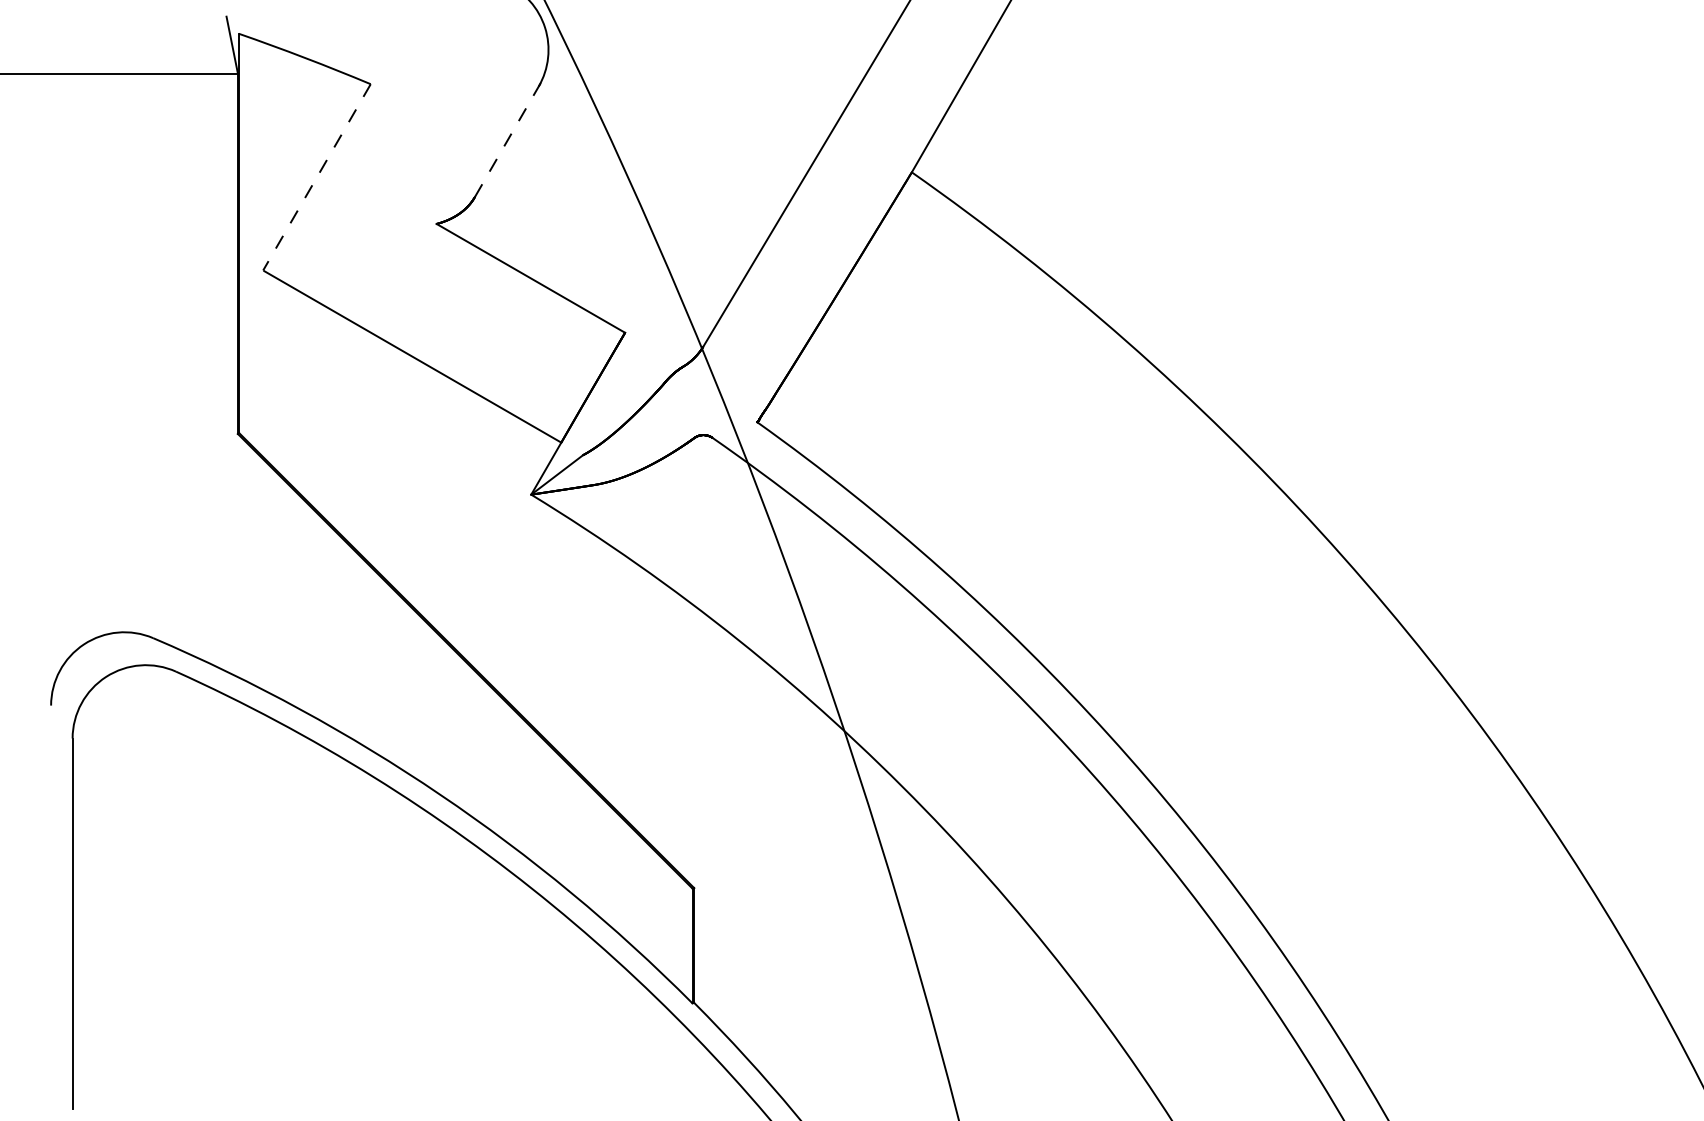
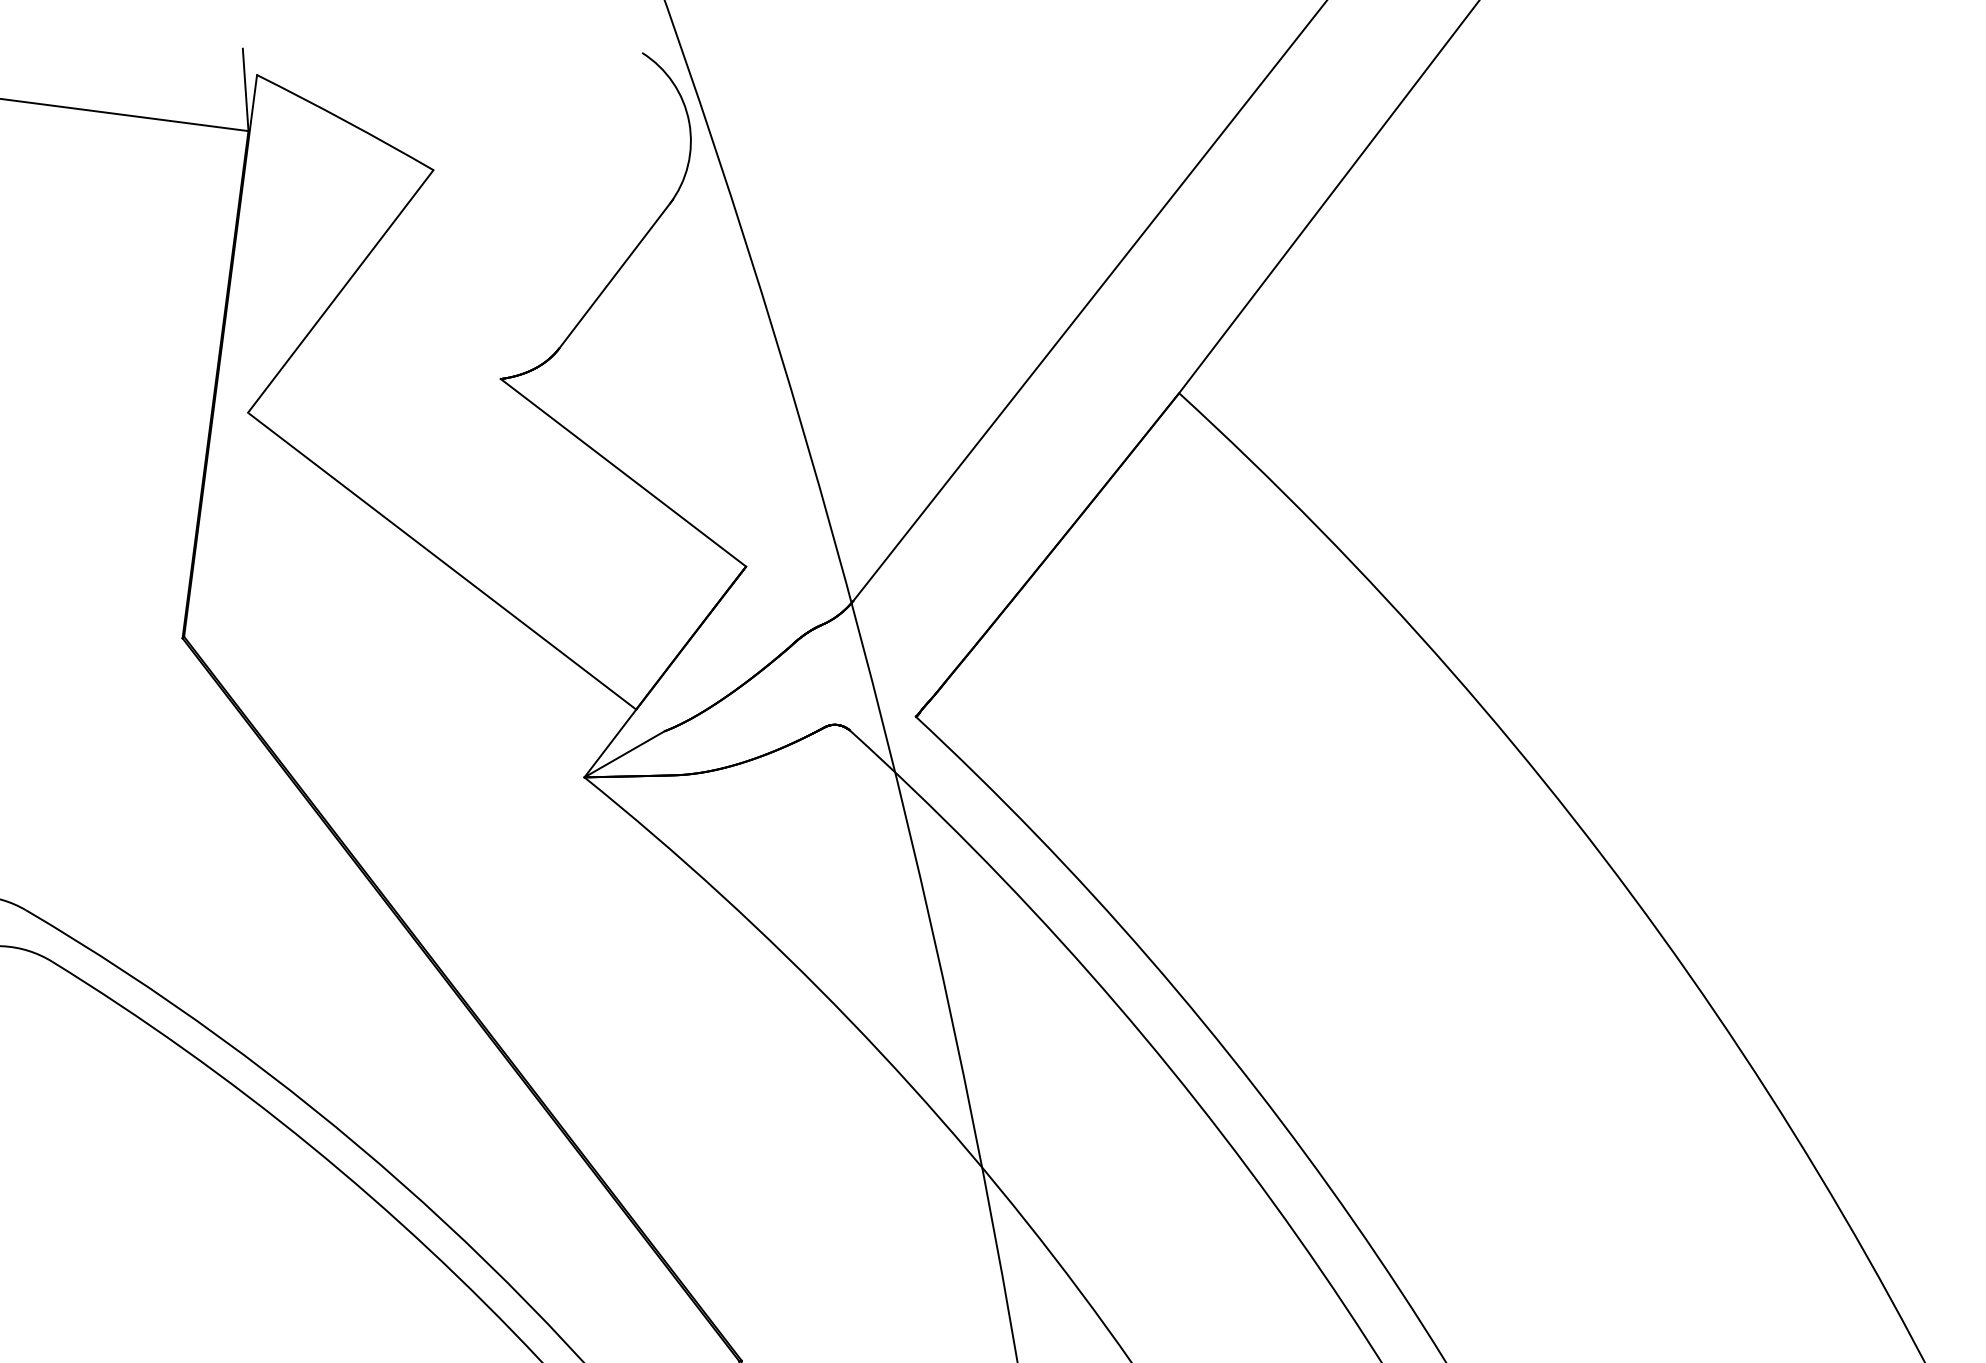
line: (507, 140) -> (615, 274), dashed -> solid
line: (316, 177) -> (340, 291), dashed -> solid

